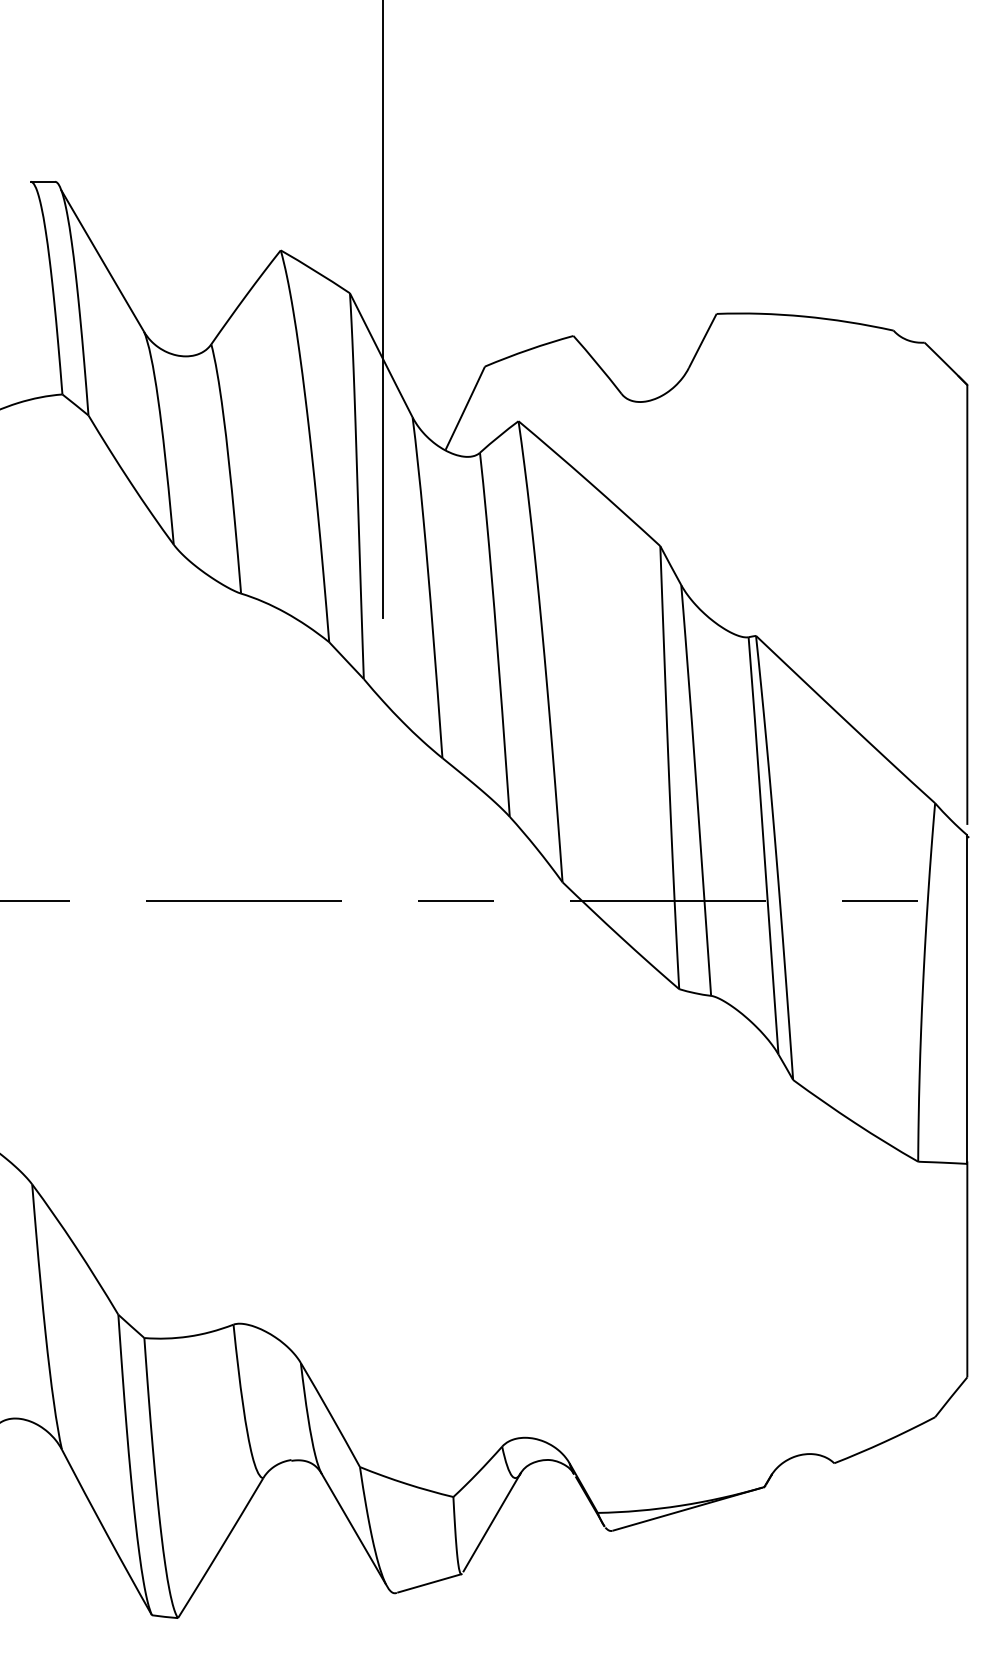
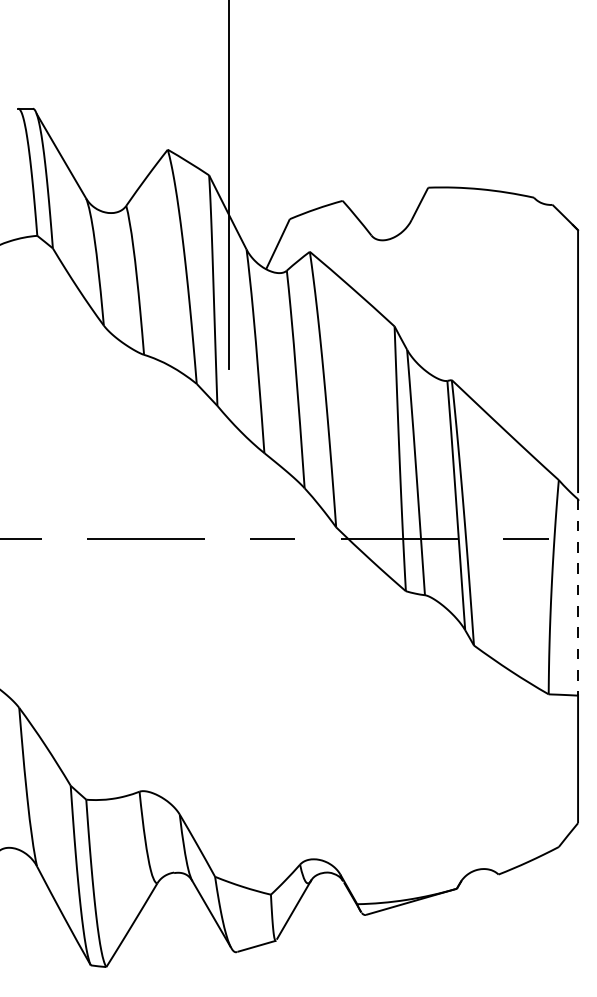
line: (968, 999) -> (578, 597), solid -> dashed

